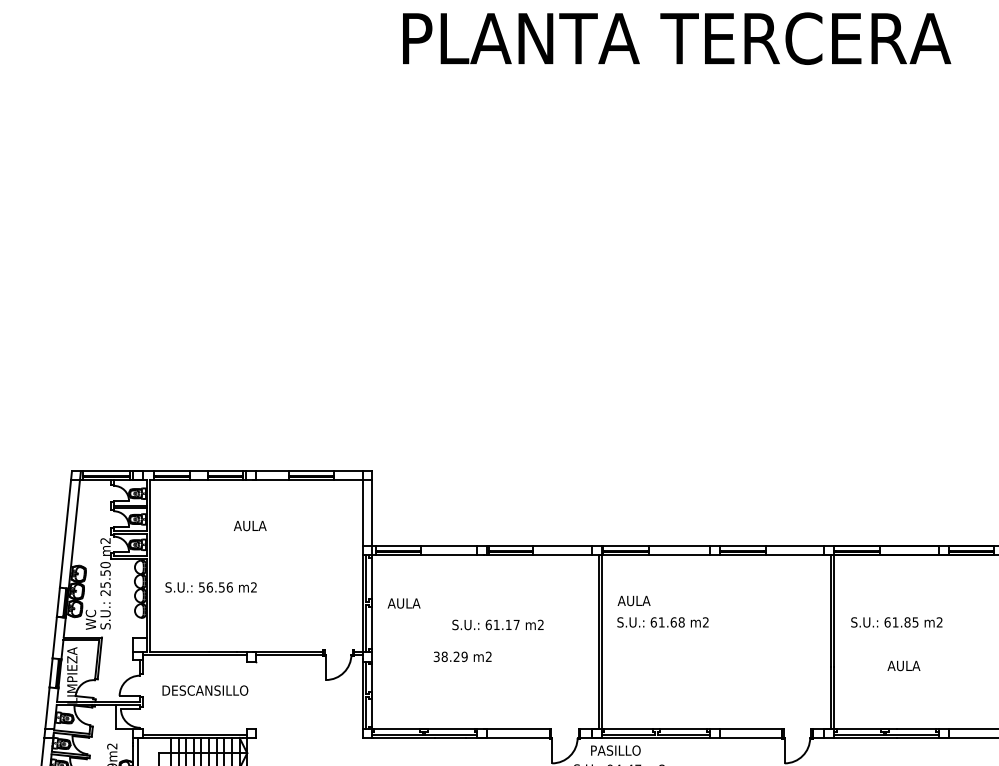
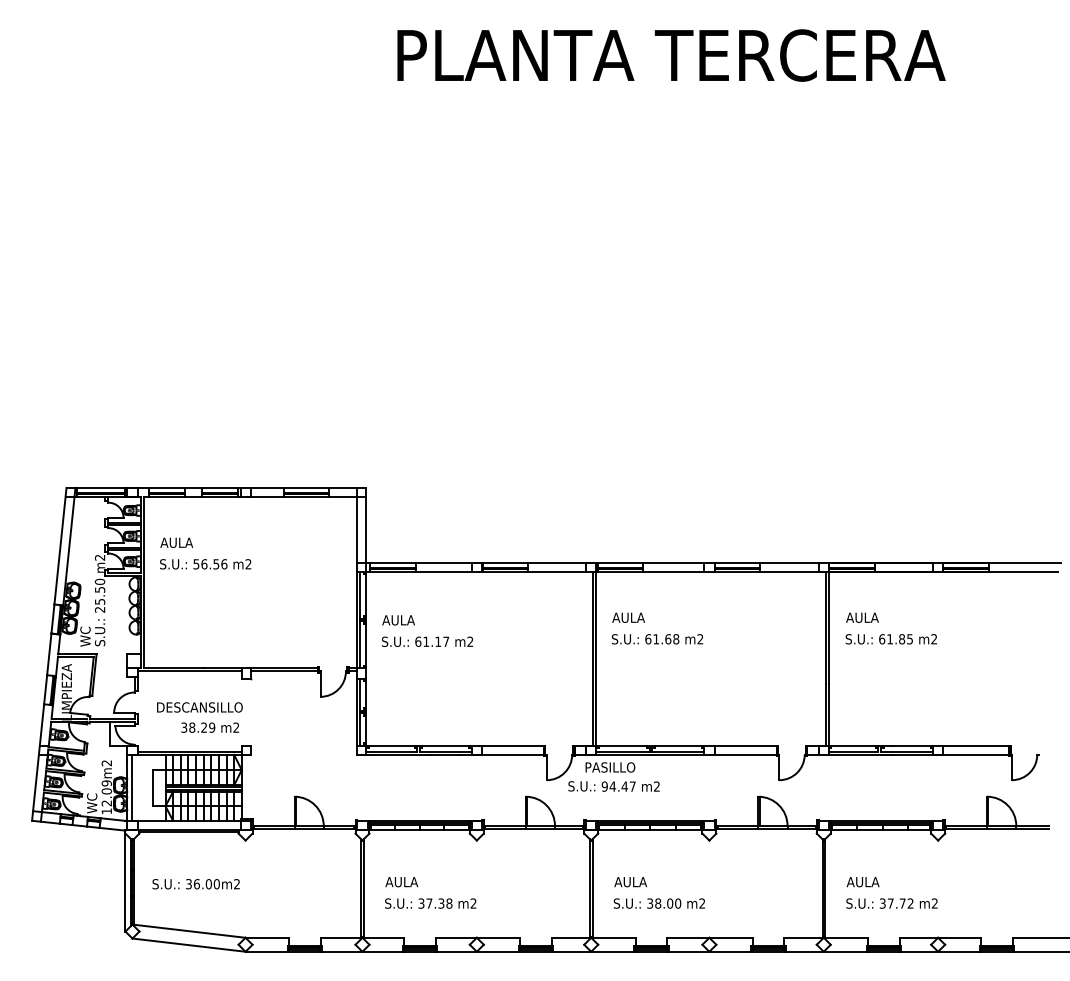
text: (249, 525) -> (176, 542), moved
text: (210, 587) -> (205, 564), moved
text: (497, 624) -> (427, 641), moved
text: (462, 656) -> (210, 727), moved
text: (903, 665) -> (862, 617), moved

